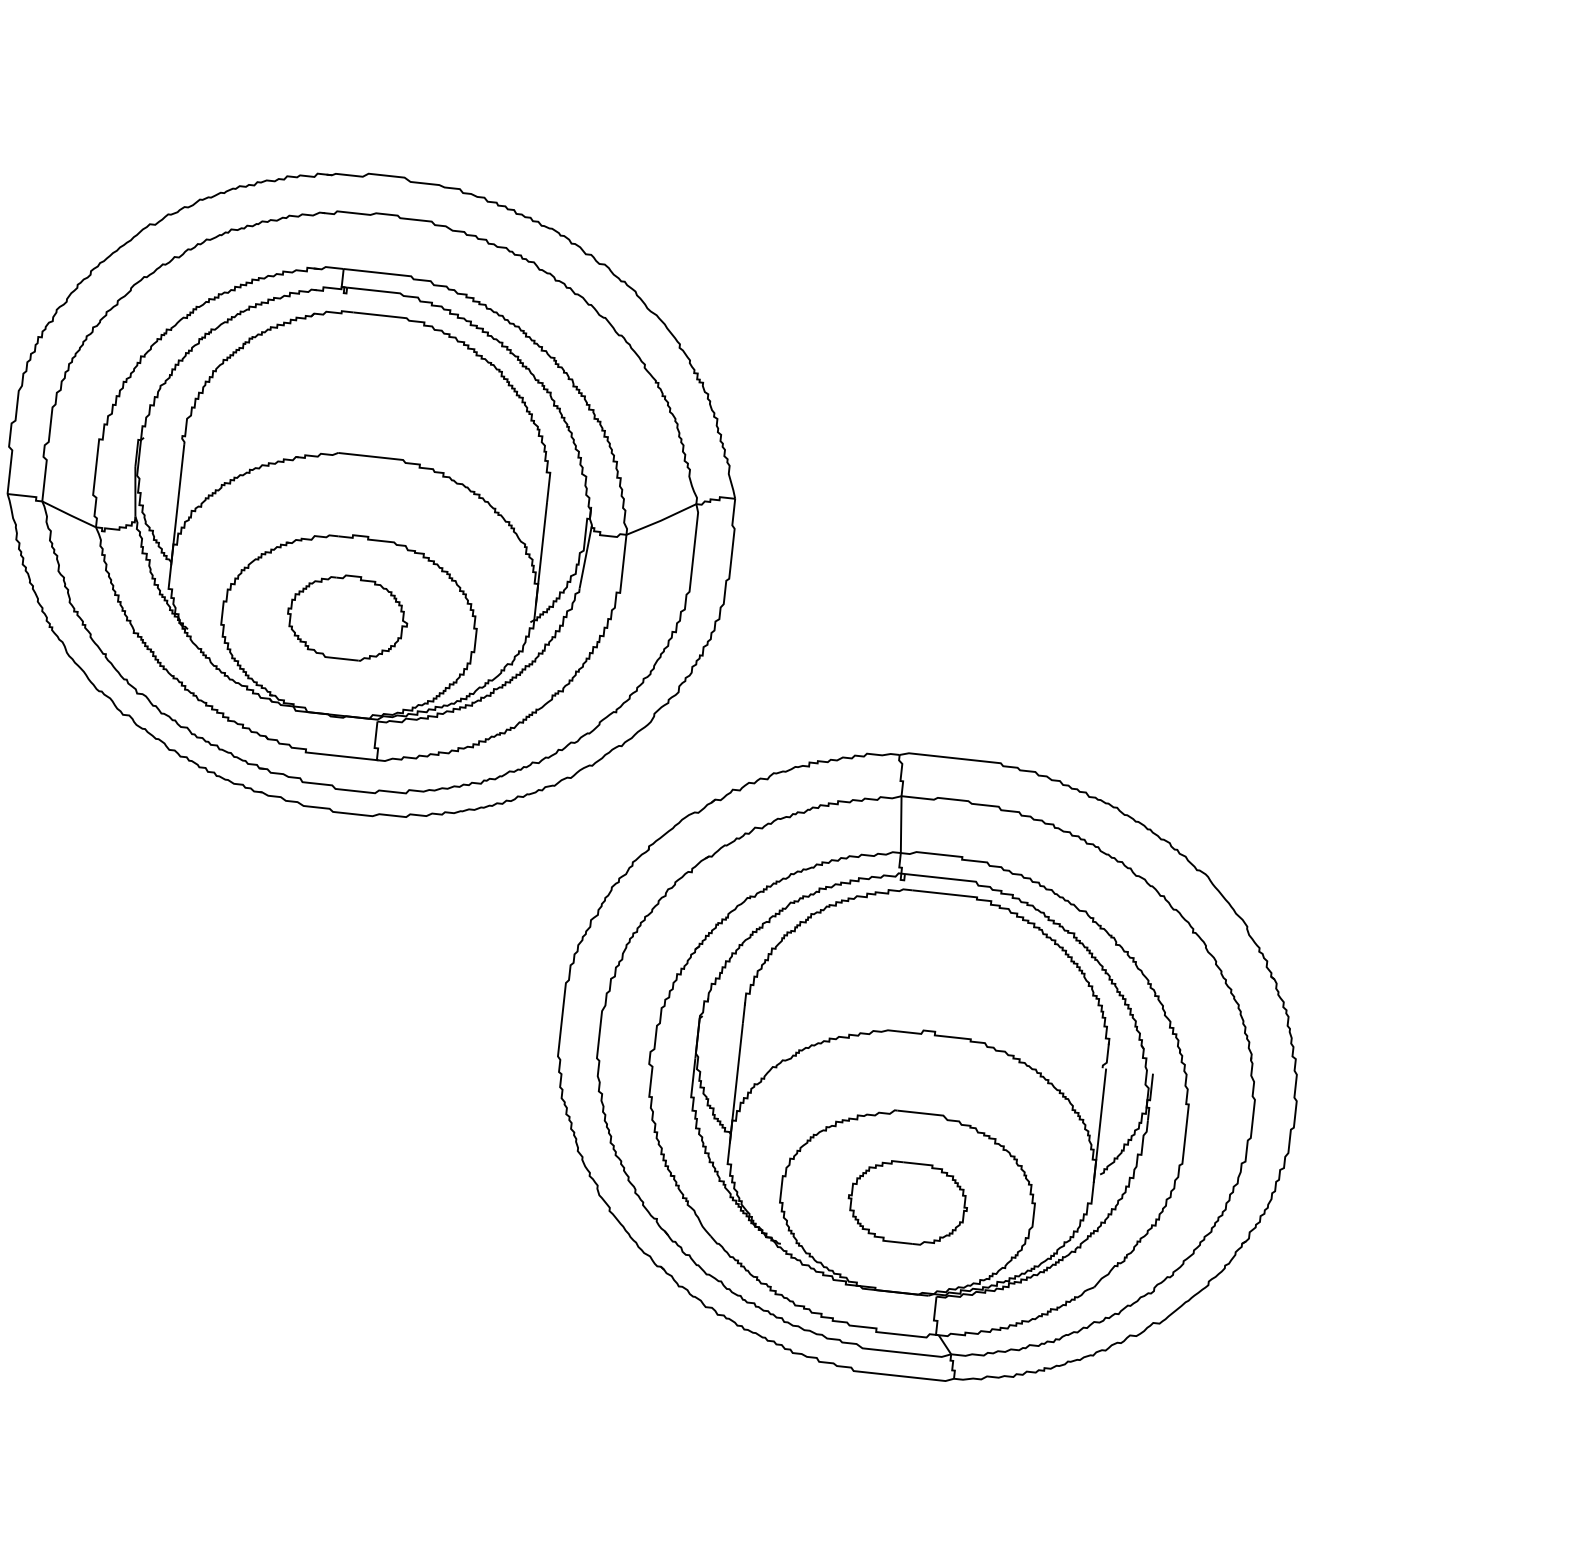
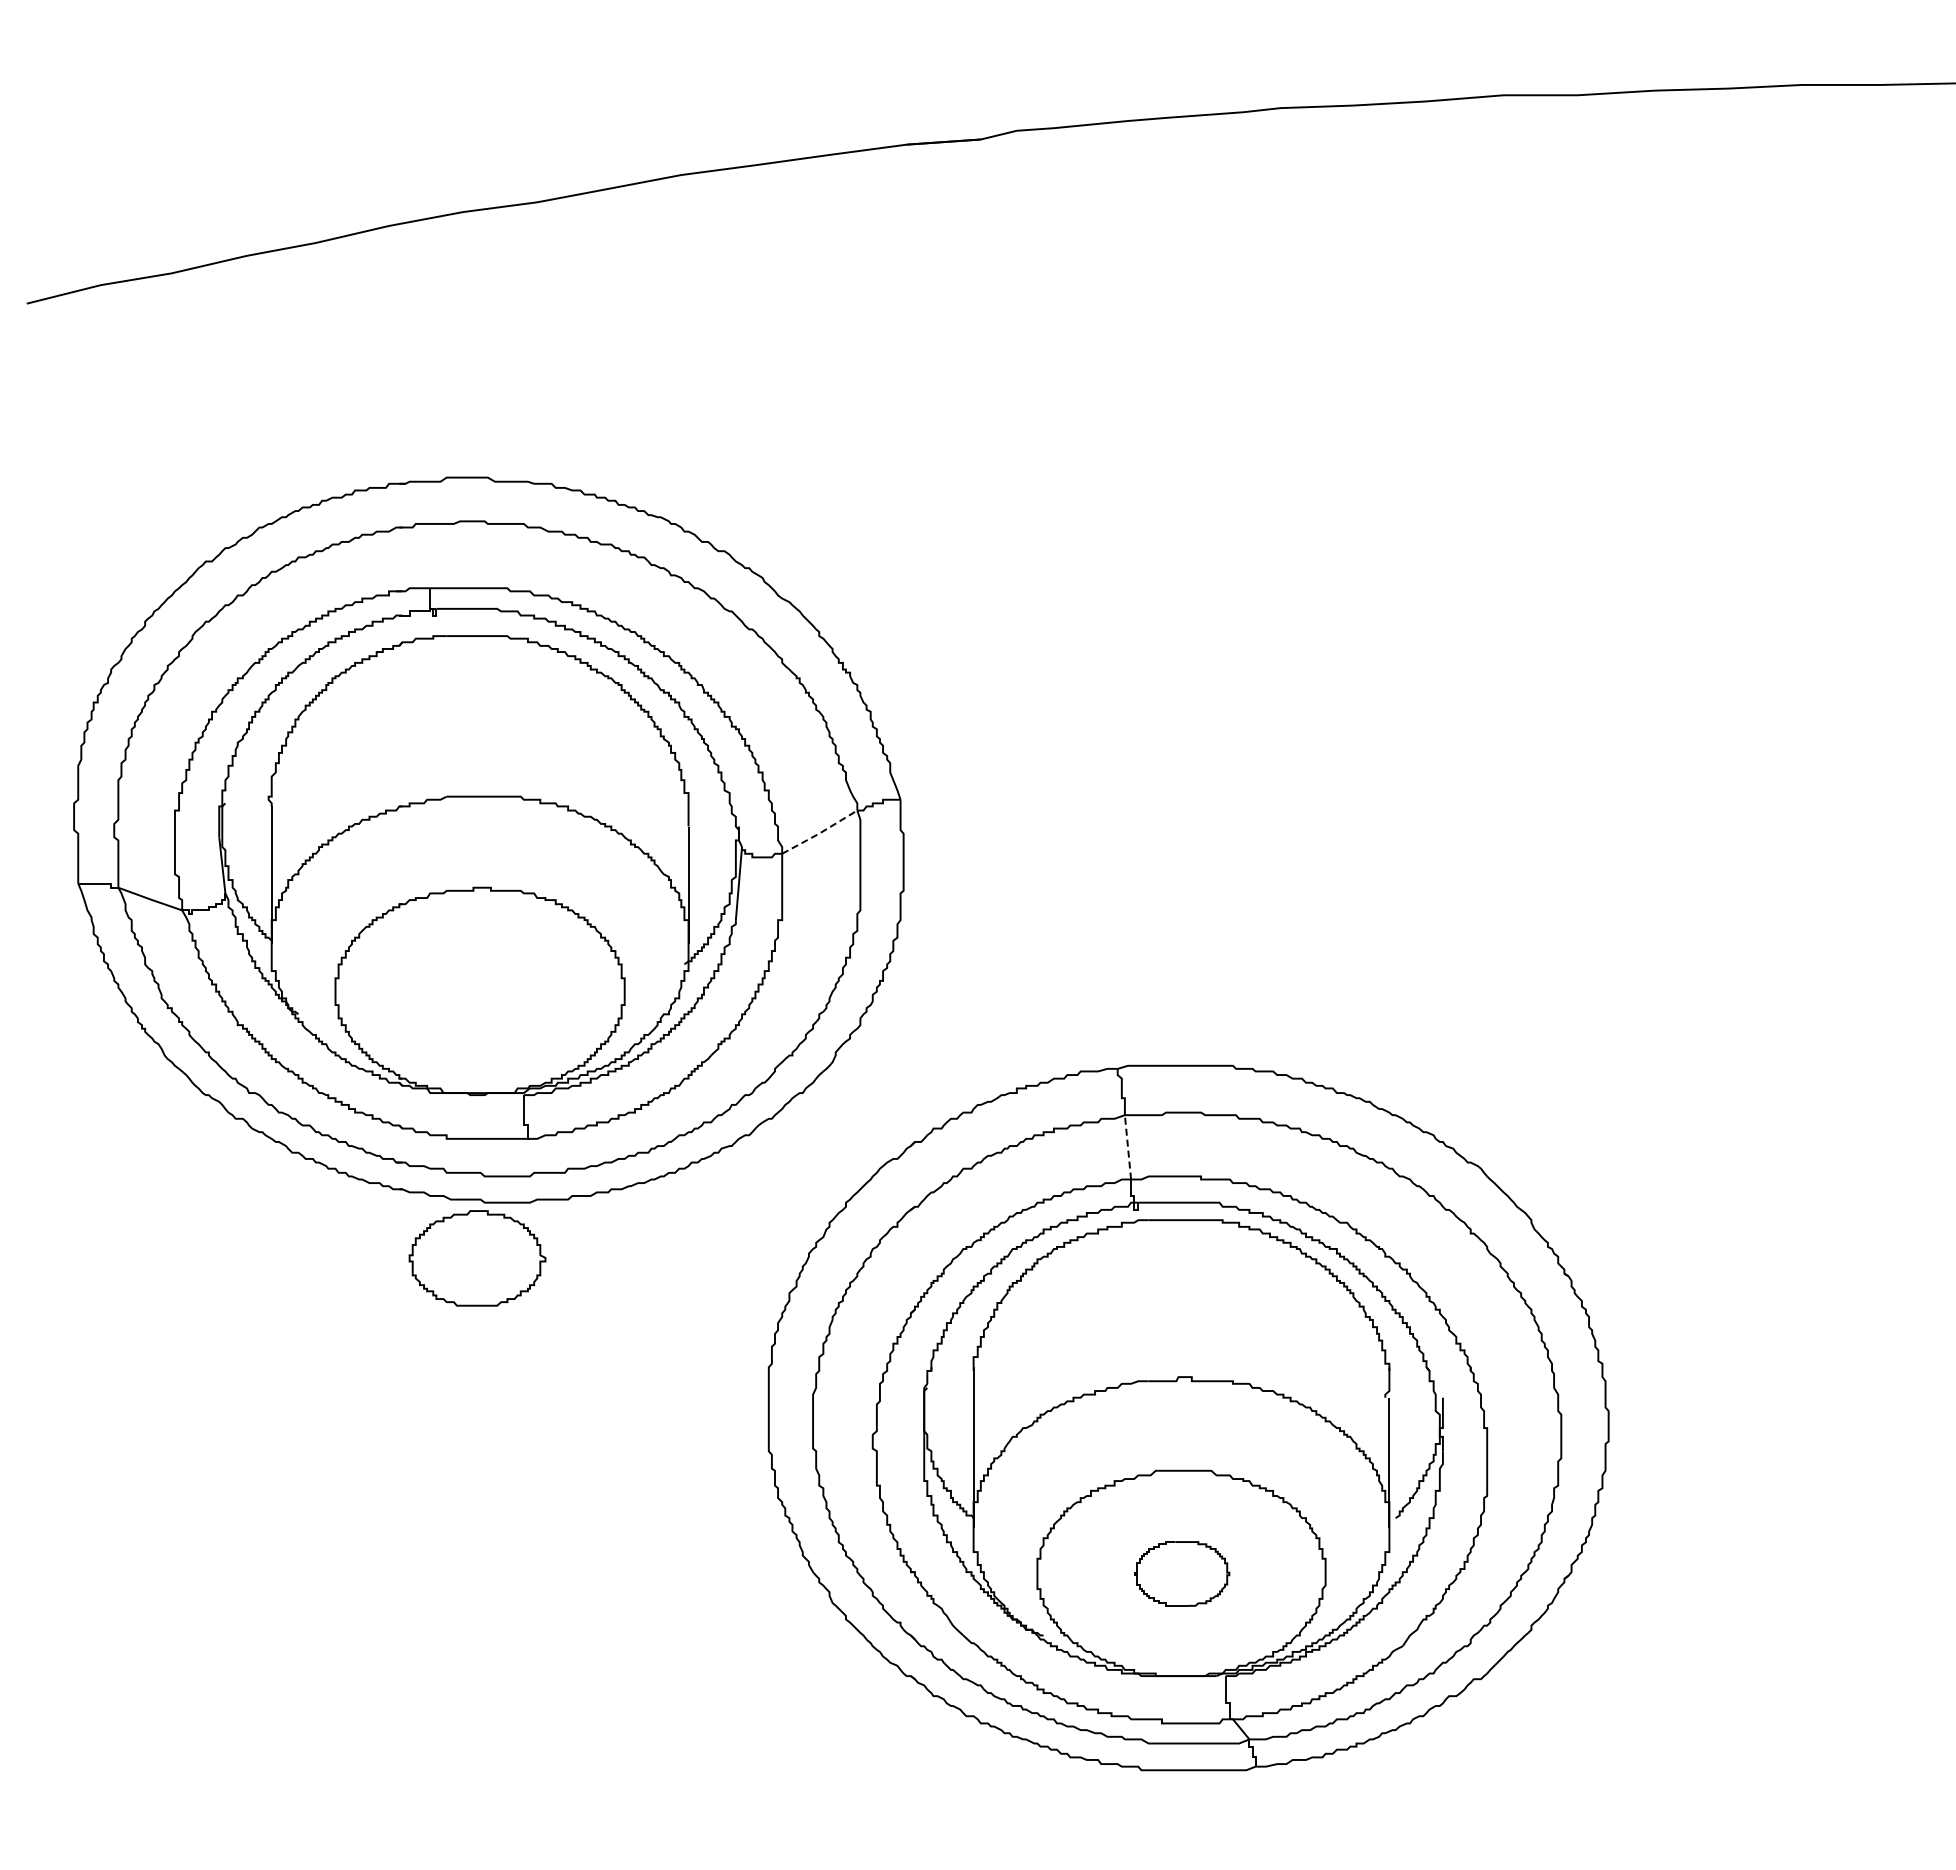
line: (661, 520) -> (820, 833), solid -> dashed
part: (347, 617) -> (477, 1258), moved
line: (900, 823) -> (1127, 1146), solid -> dashed
part: (908, 1202) -> (1182, 1573), size x0.7

